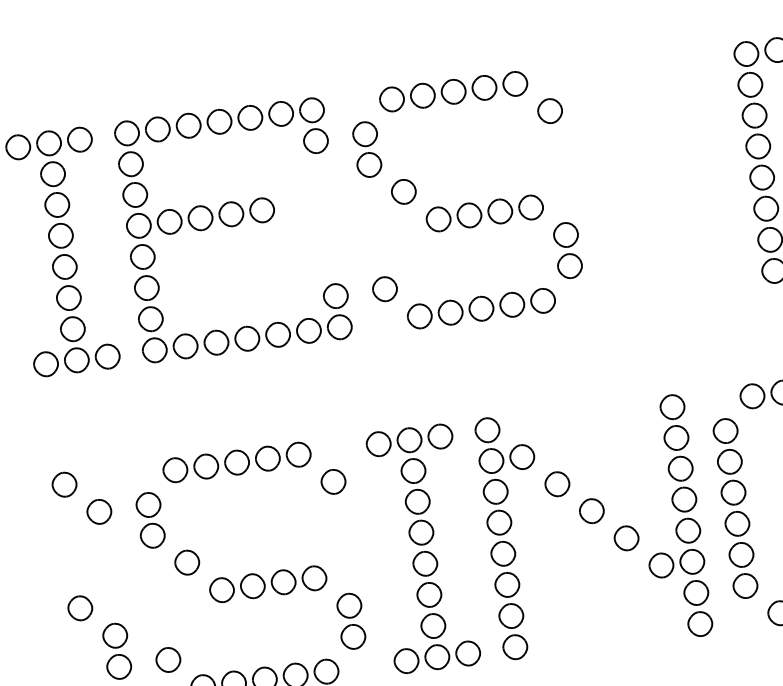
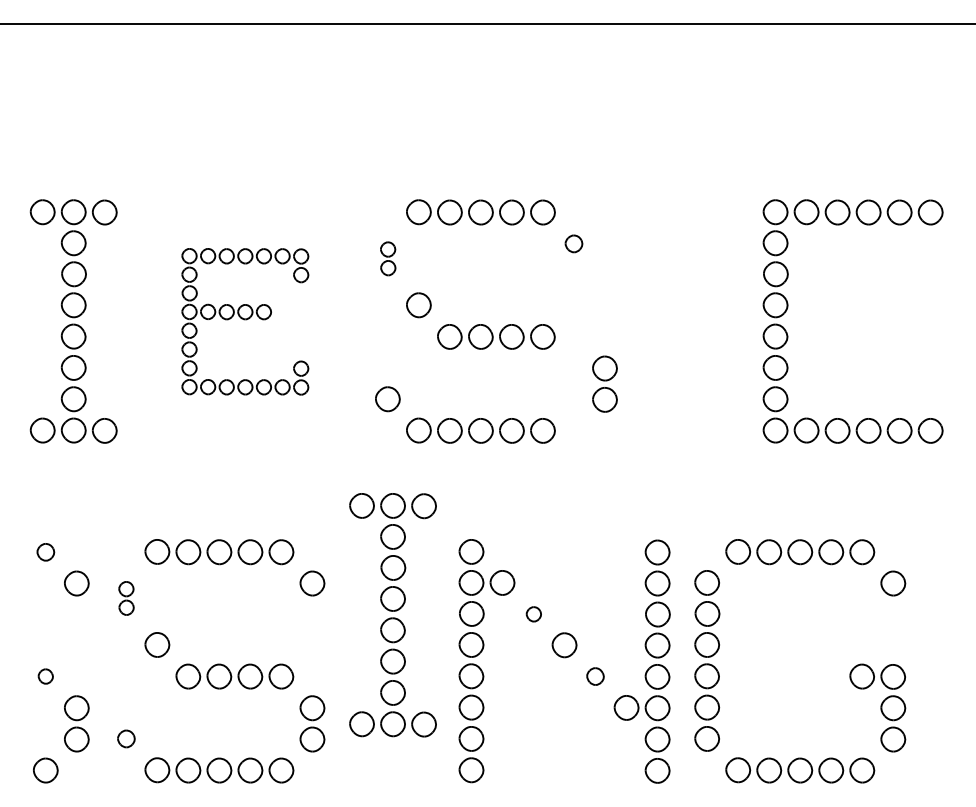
part: (549, 110) -> (573, 243), size x0.7
part: (367, 149) -> (388, 258), size x0.6
part: (233, 230) -> (245, 321), size x0.6
part: (567, 249) -> (604, 383), moved
part: (557, 484) -> (533, 614), size x0.6
part: (64, 485) -> (45, 552), size x0.7
part: (150, 520) -> (126, 598), size x0.6
part: (626, 538) -> (595, 676), size x0.7
part: (422, 549) -> (392, 615), moved
part: (80, 608) -> (45, 676), size x0.6
part: (168, 659) -> (126, 738), size x0.7

